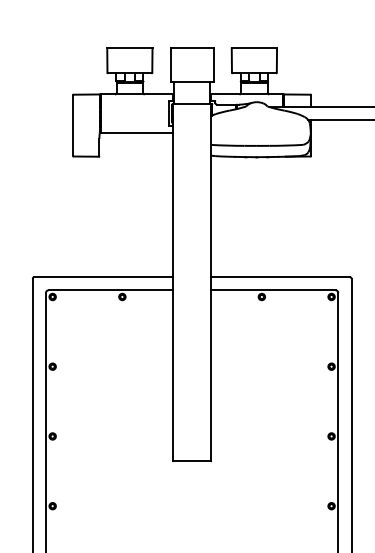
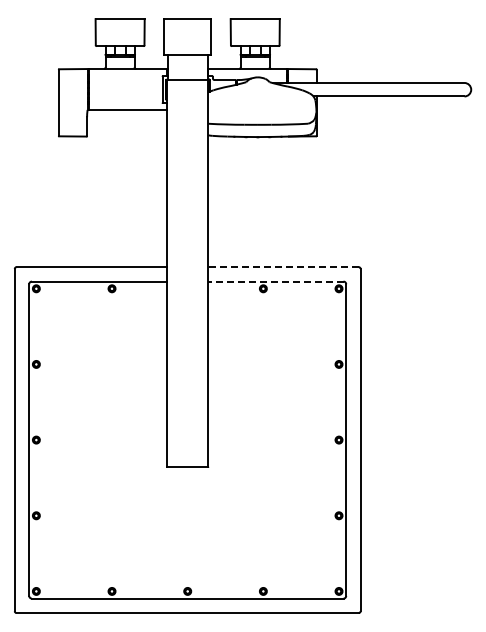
line: (280, 277) -> (283, 267), solid -> dashed
line: (273, 290) -> (275, 281), solid -> dashed

